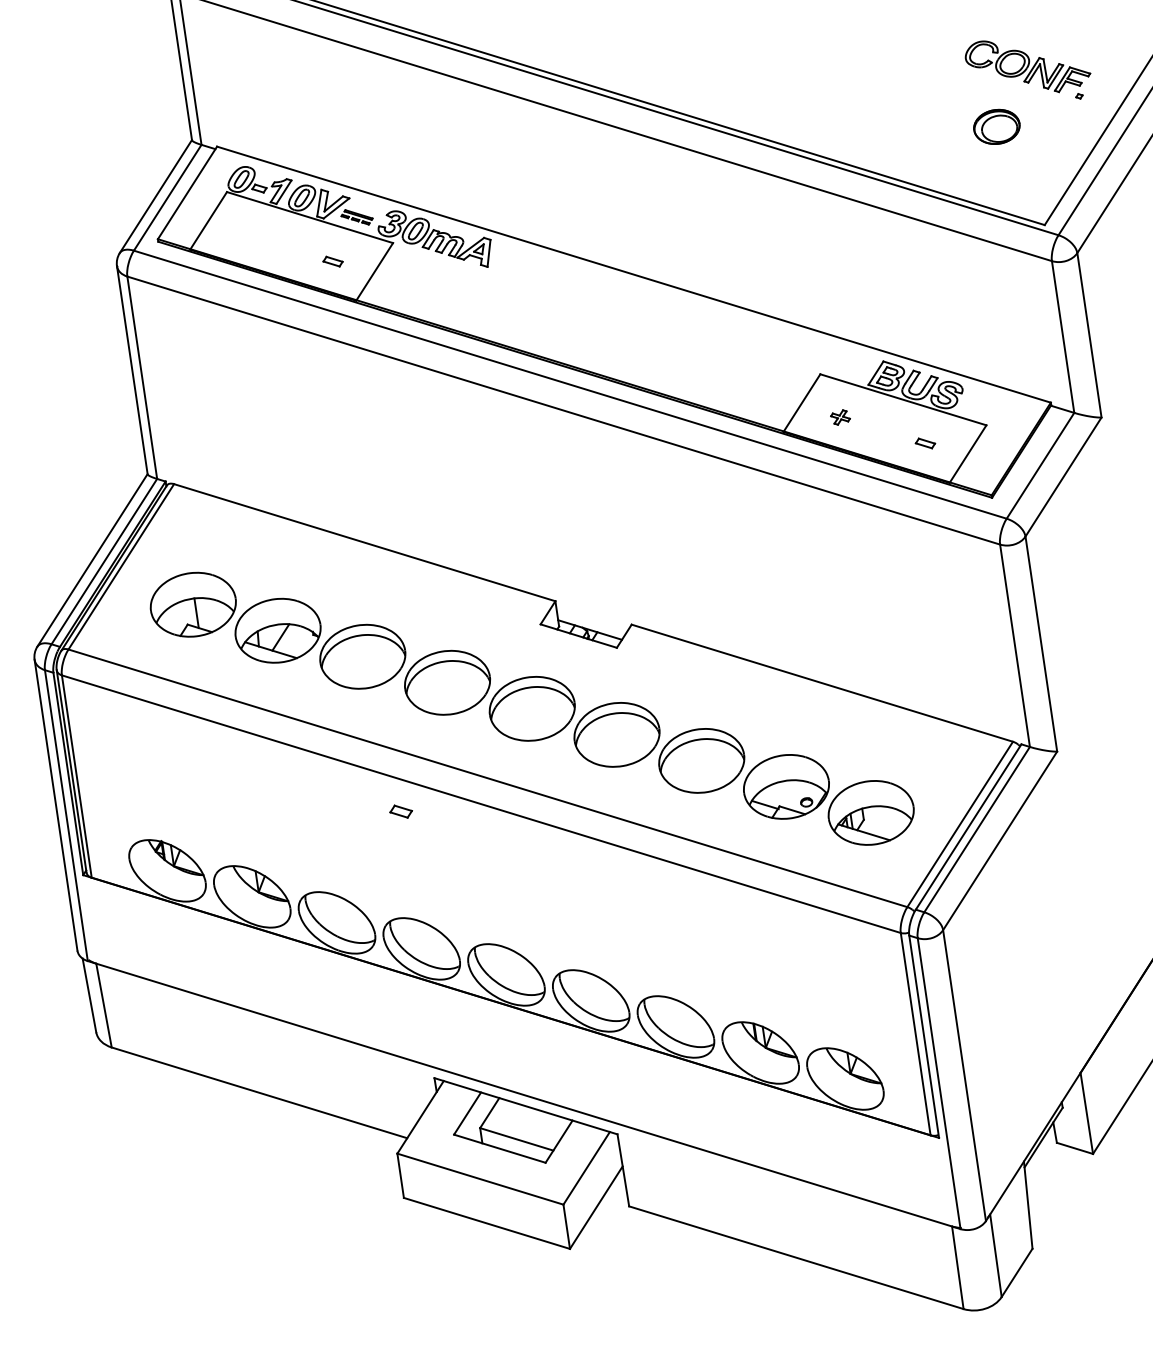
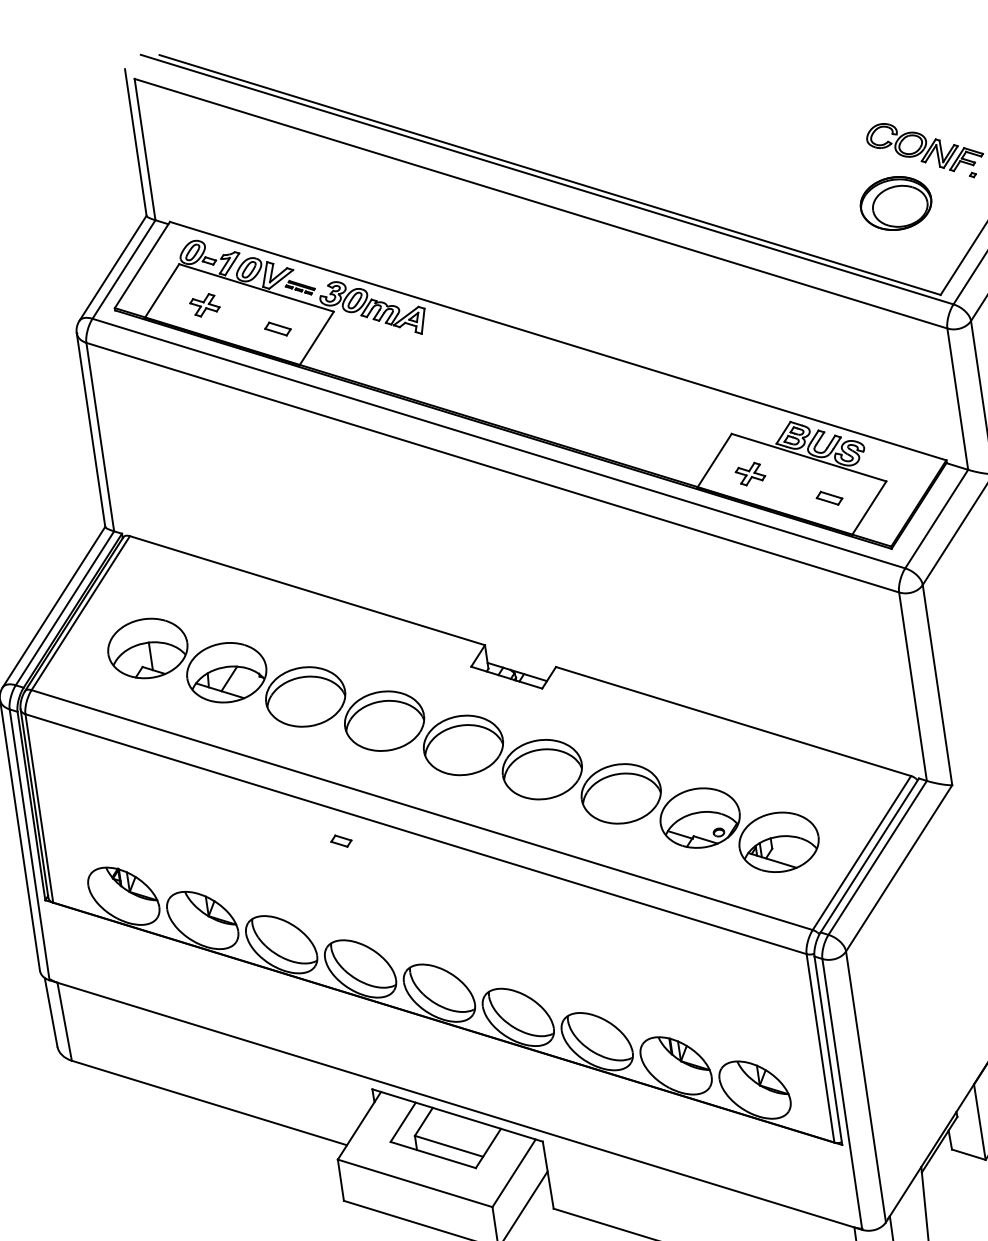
part: (996, 126) -> (895, 203), size x1.67
part: (254, 236) -> (204, 305), added
part: (332, 261) -> (277, 328), size x1.43
part: (840, 417) -> (750, 474), size x1.67
part: (925, 443) -> (829, 498), size x1.43

